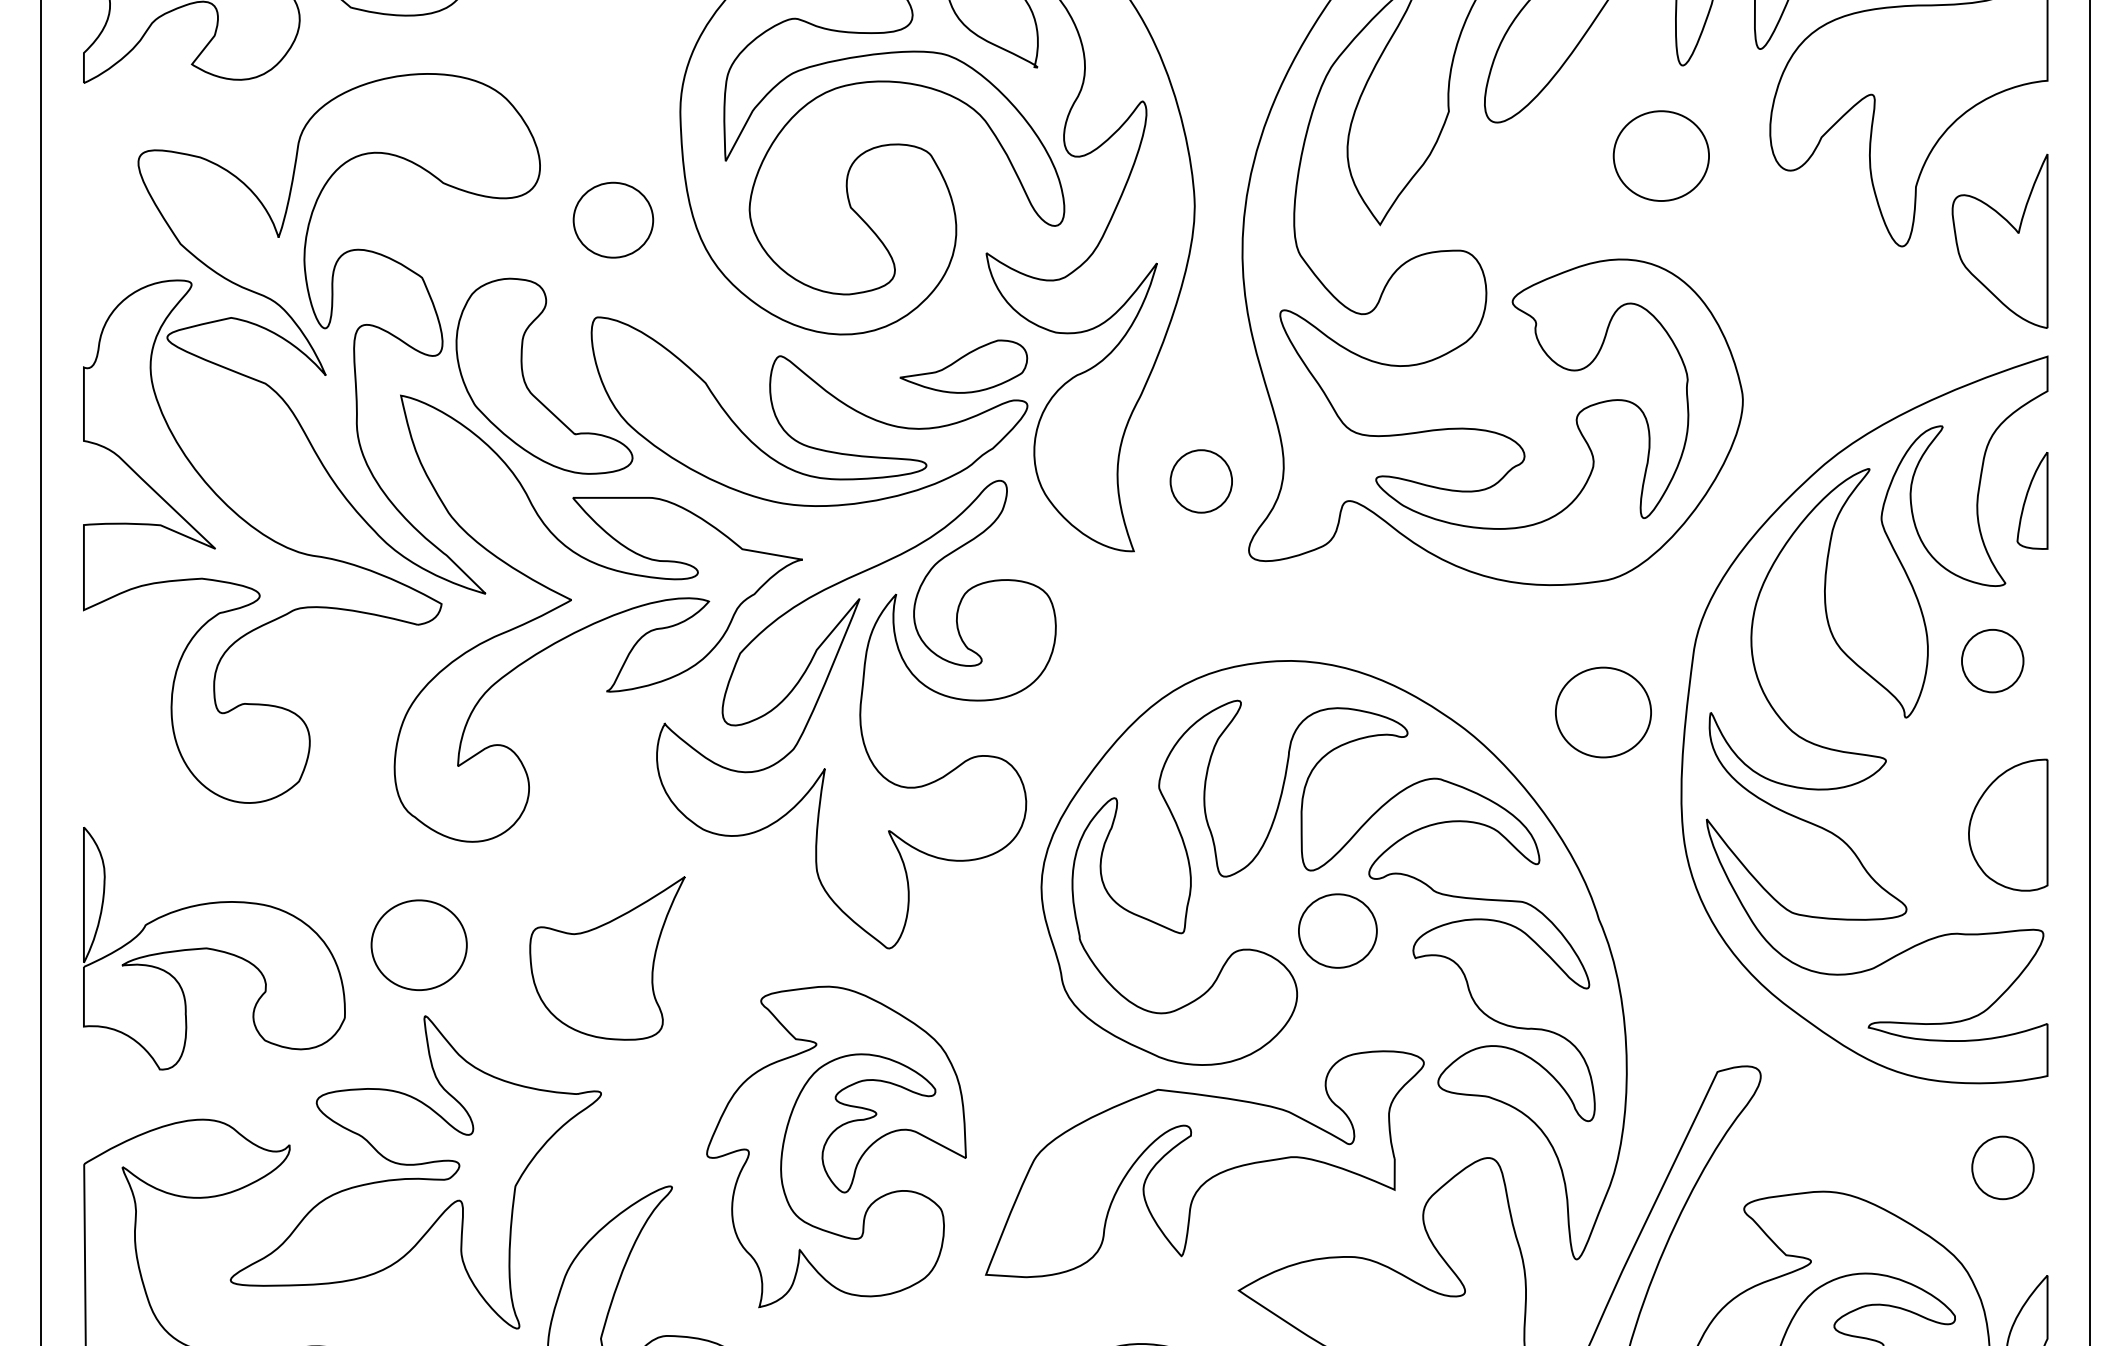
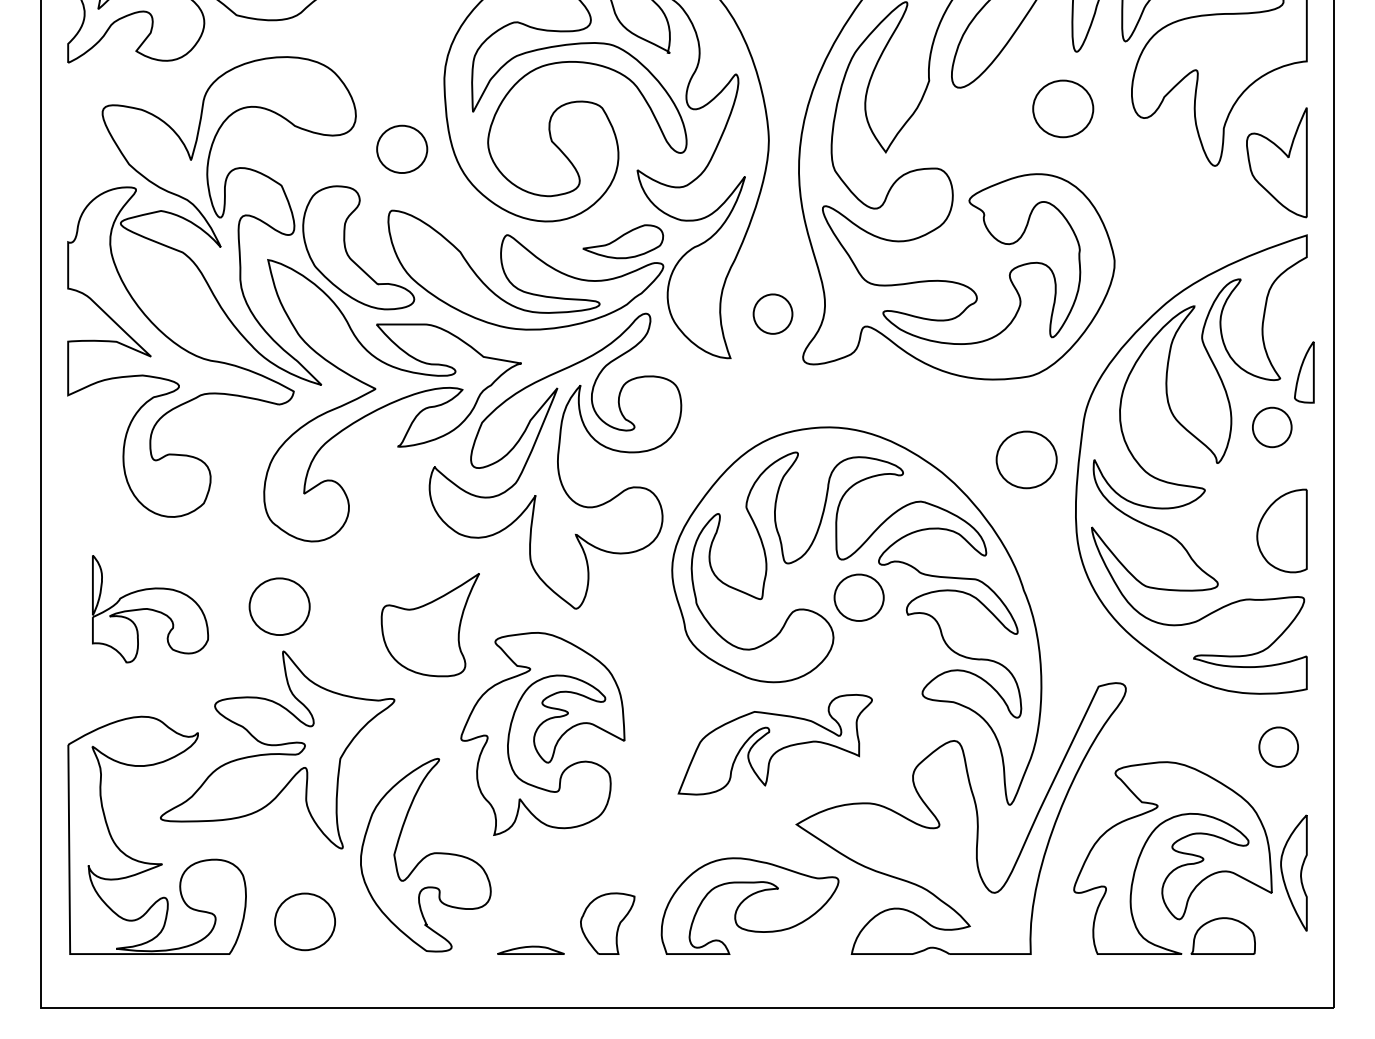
part: (2032, 501) -> (1304, 372), moved
part: (214, 949) -> (150, 609), size x0.7
part: (605, 959) -> (429, 625), moved
part: (1205, 1163) -> (775, 744), size x0.7

